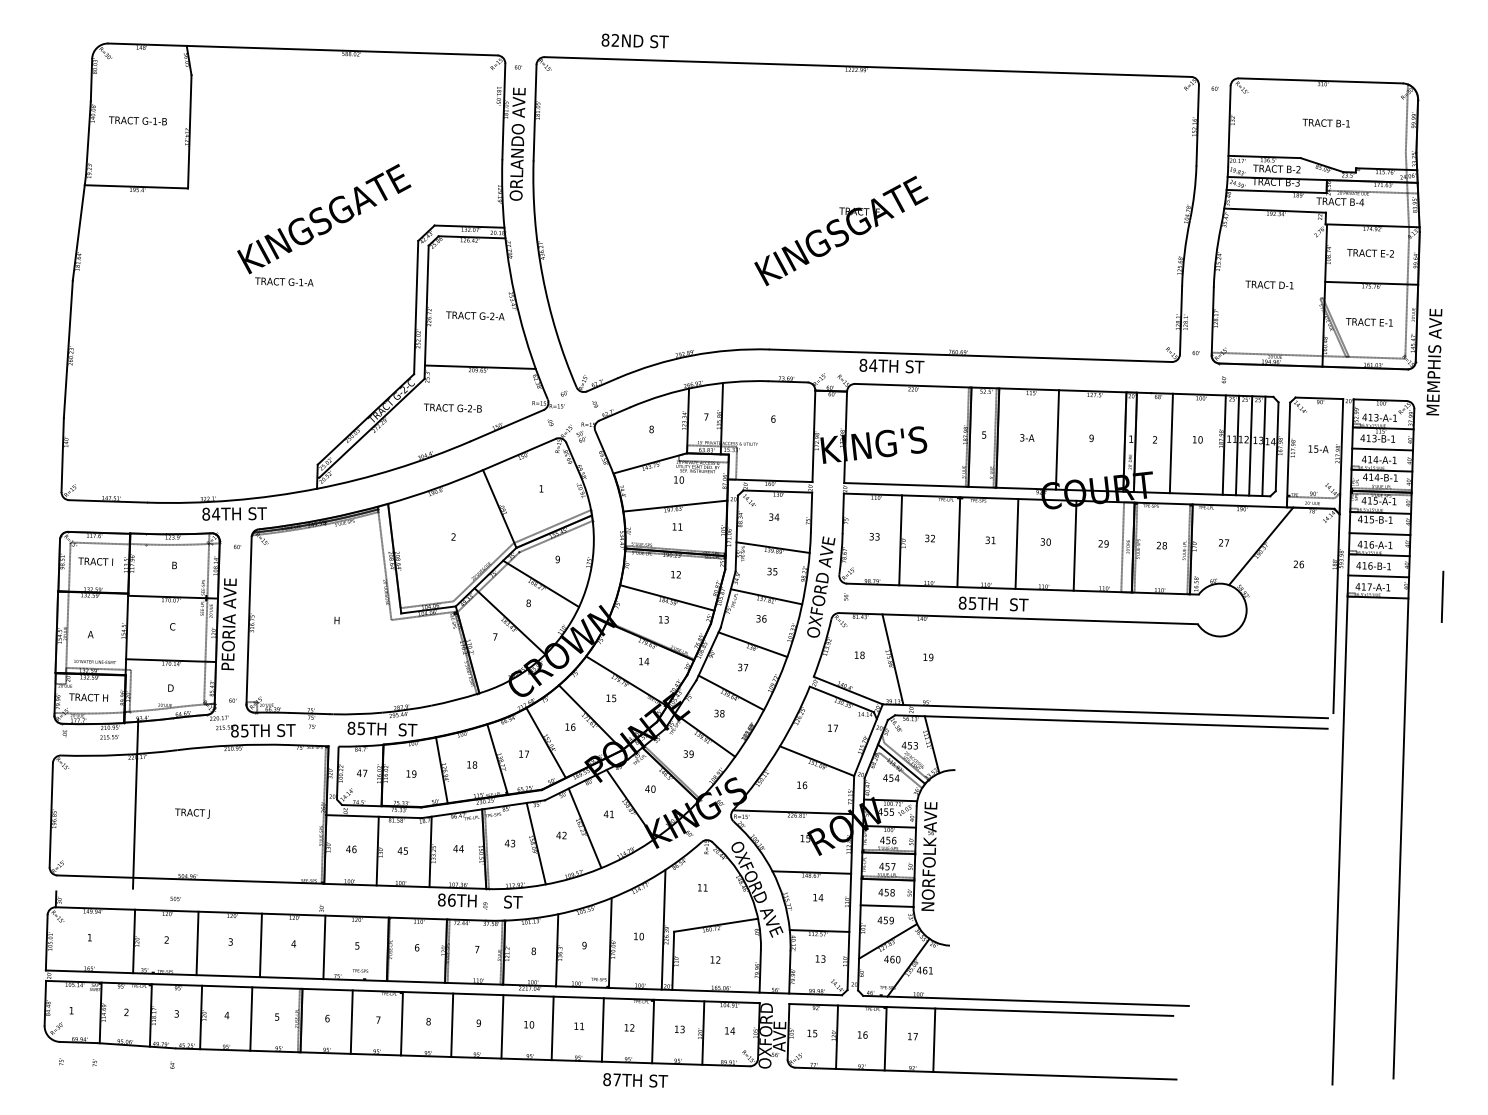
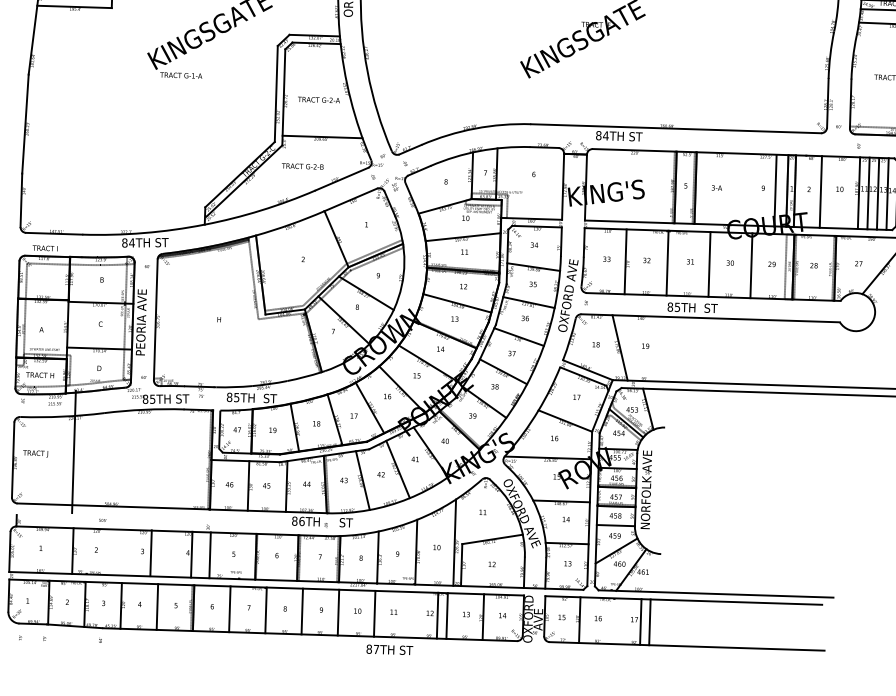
line: (1057, 439) -> (775, 190), moved
text: (95, 561) -> (45, 248), moved
text: (192, 813) -> (35, 453), moved
line: (197, 943) -> (151, 553), moved
line: (260, 945) -> (191, 554), moved
line: (602, 1029) -> (437, 615), moved
line: (885, 1038) -> (640, 621), moved
text: (635, 1080) -> (389, 649), moved

